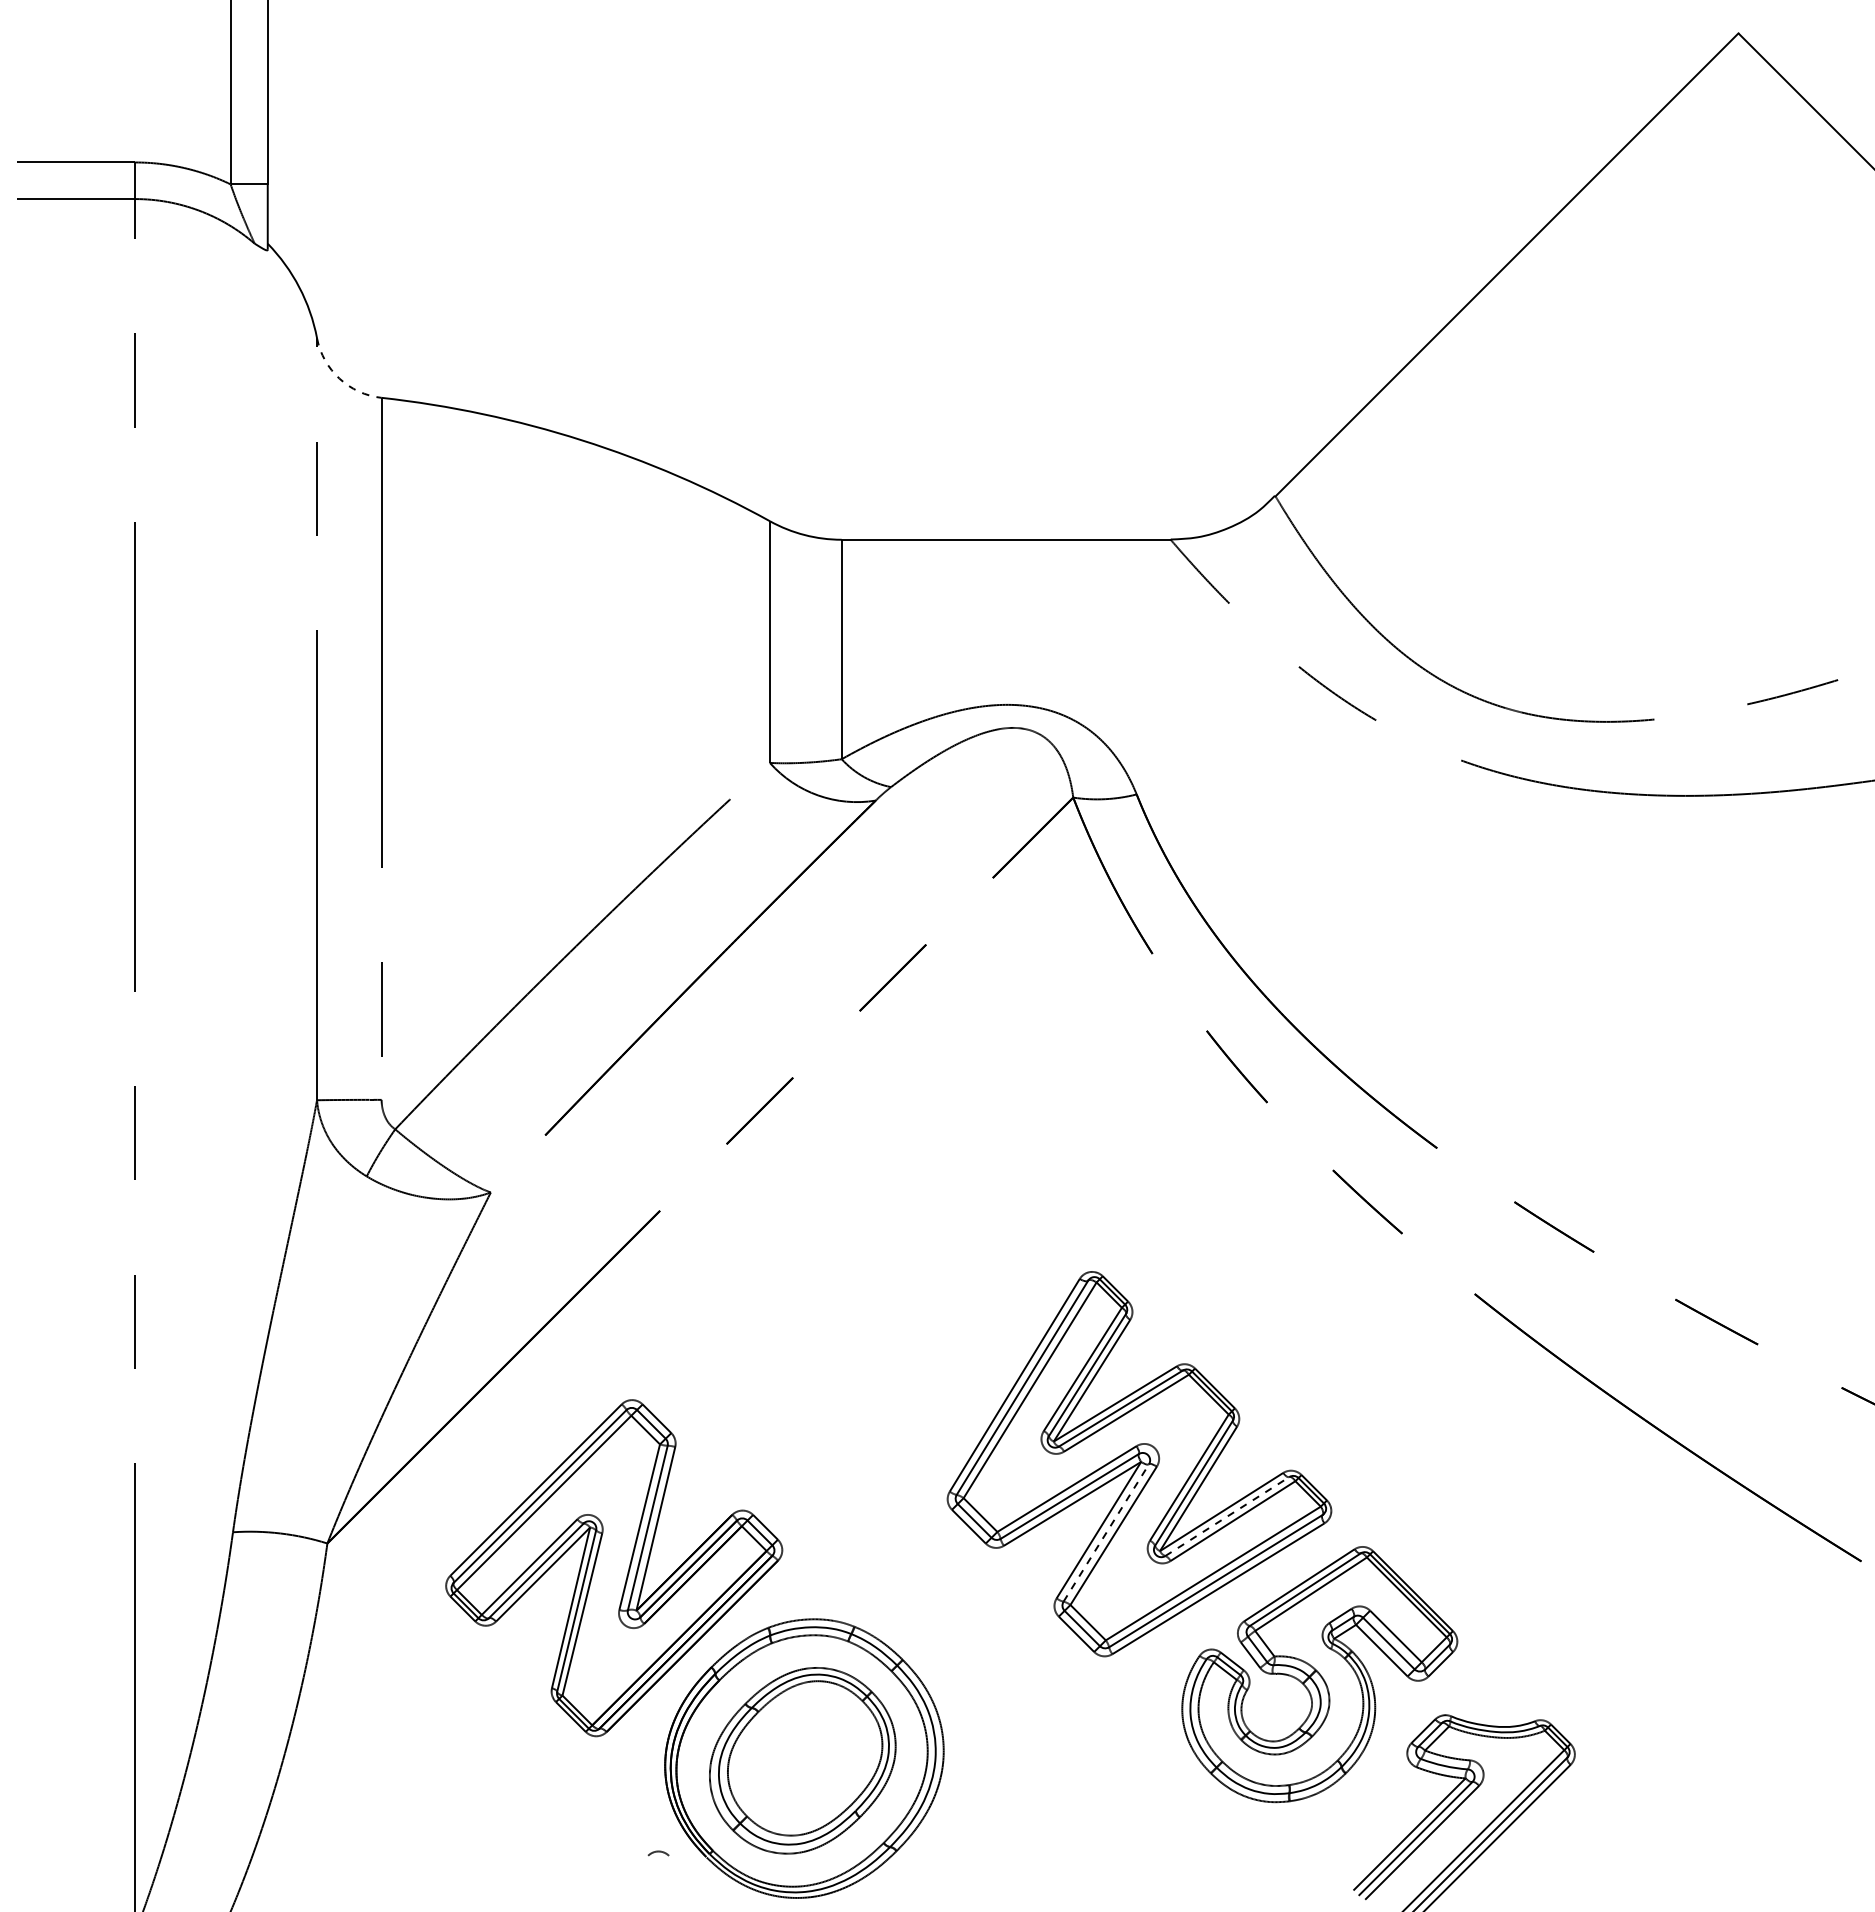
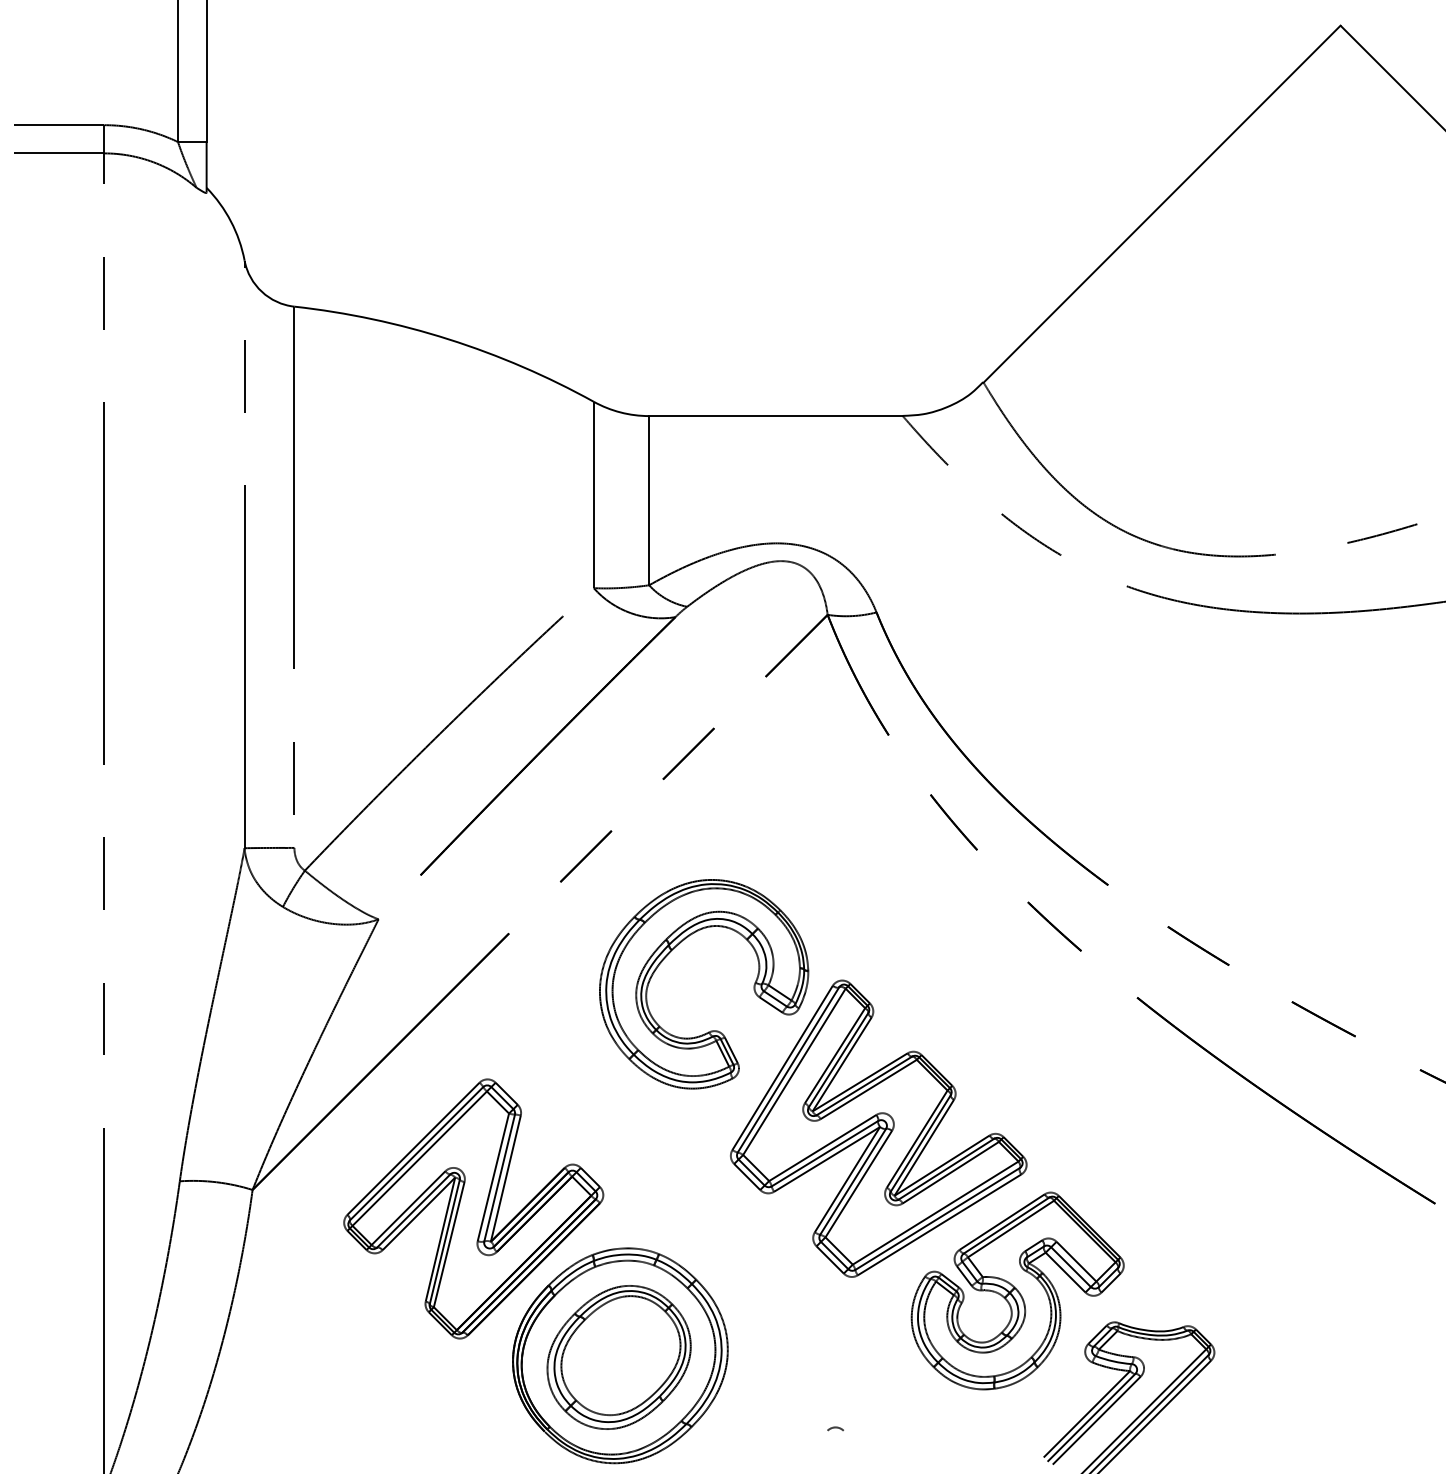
arc: (339, 378) -> (261, 291), dashed -> solid
part: (871, 1233) -> (672, 950), added
line: (1227, 1516) -> (946, 1169), dashed -> solid
line: (1106, 1532) -> (853, 1181), dashed -> solid
curve: (658, 1852) -> (835, 1428), moved

